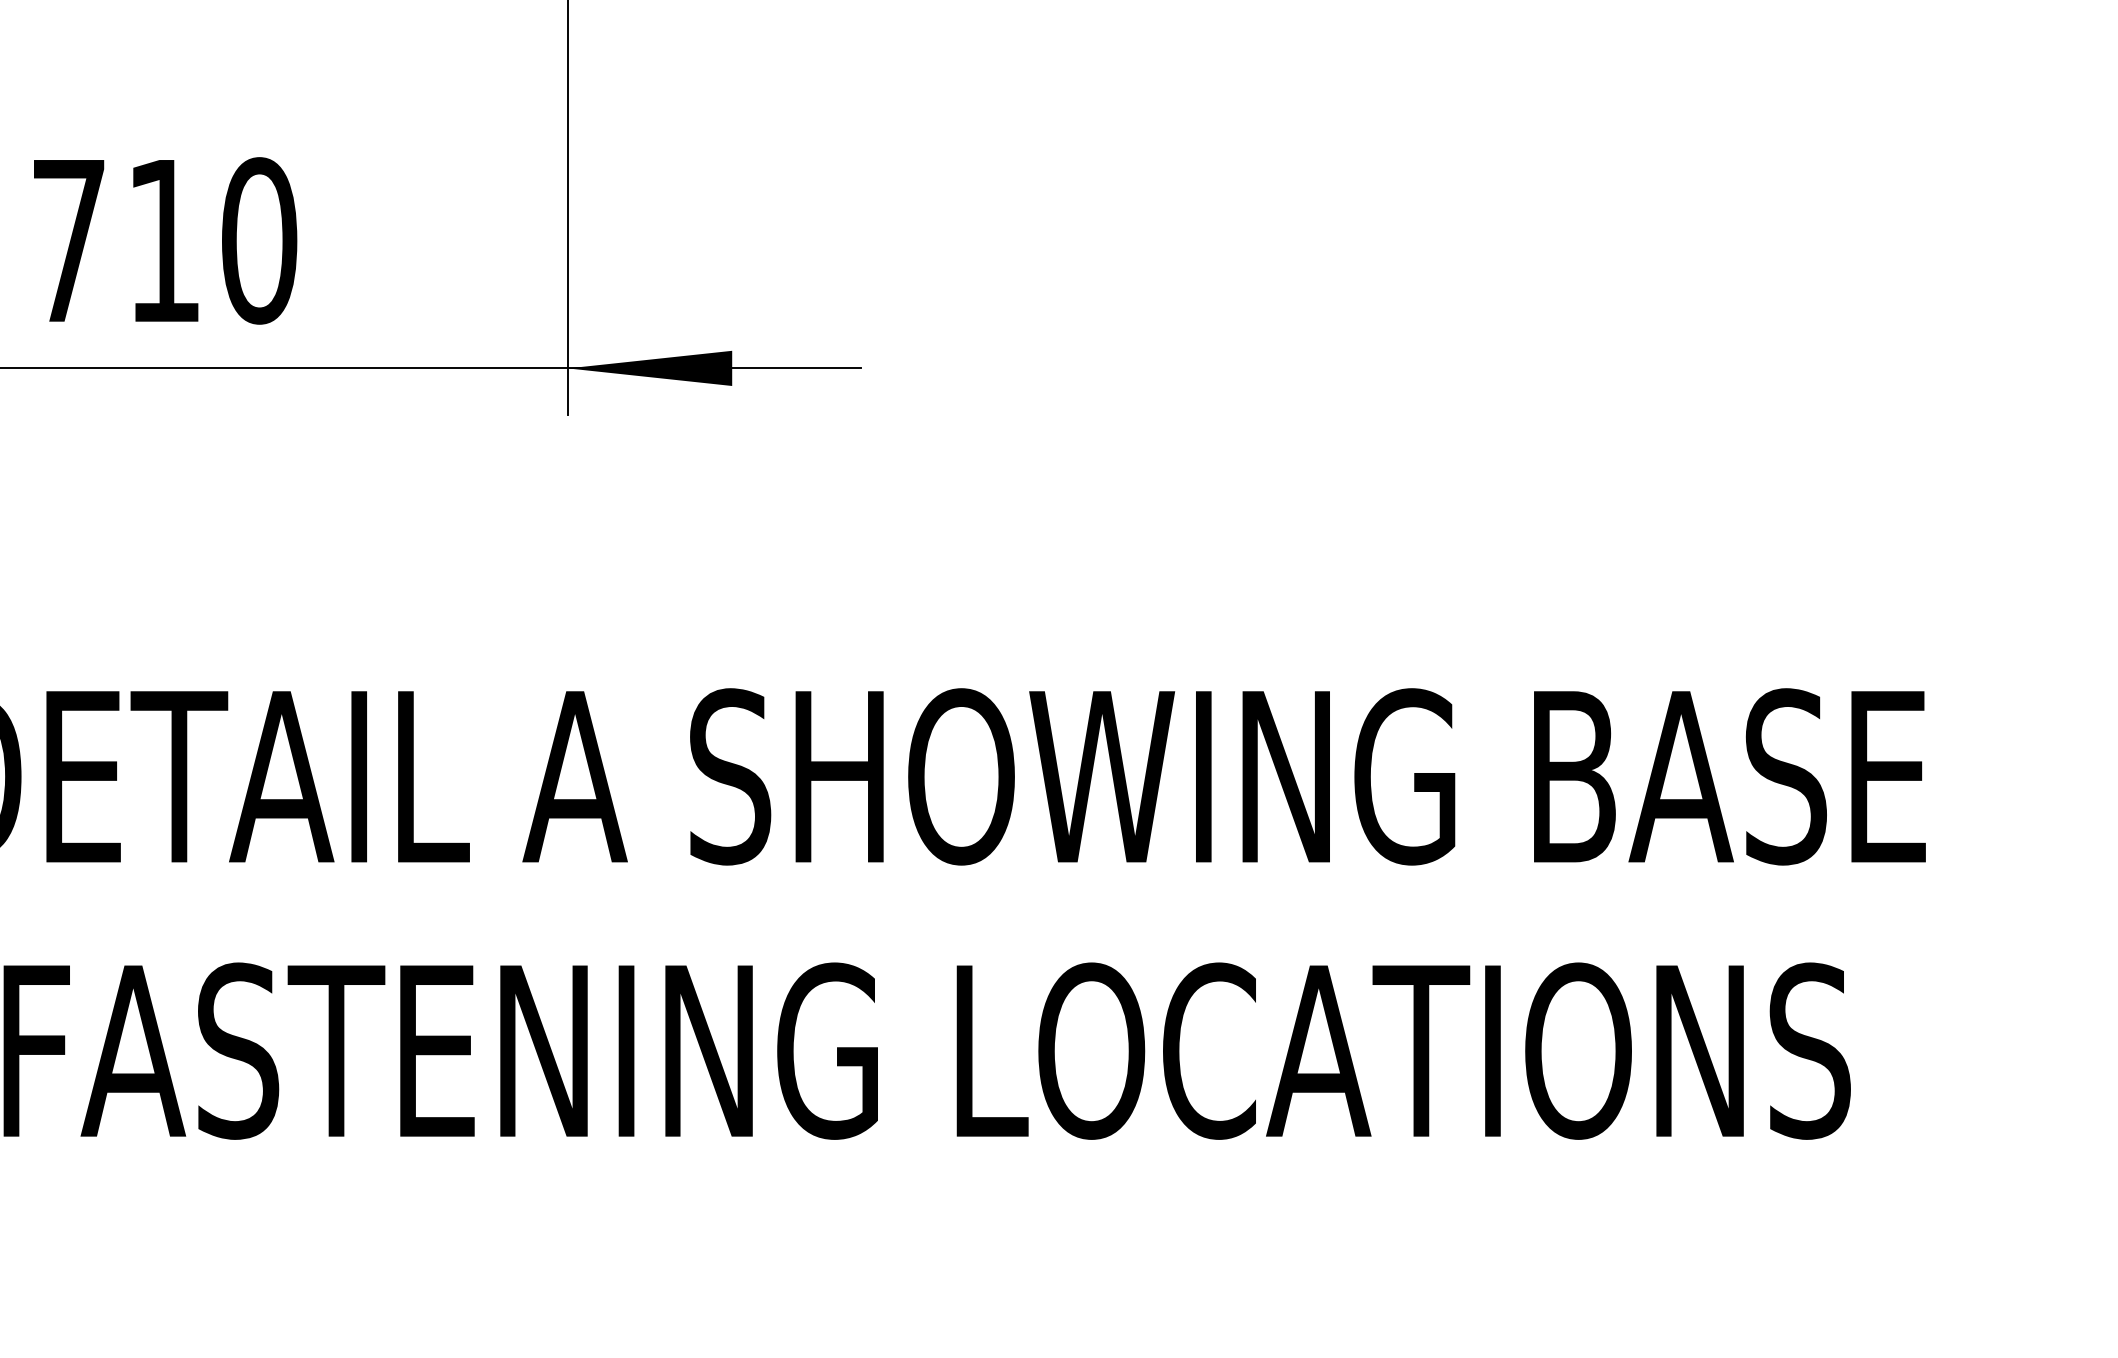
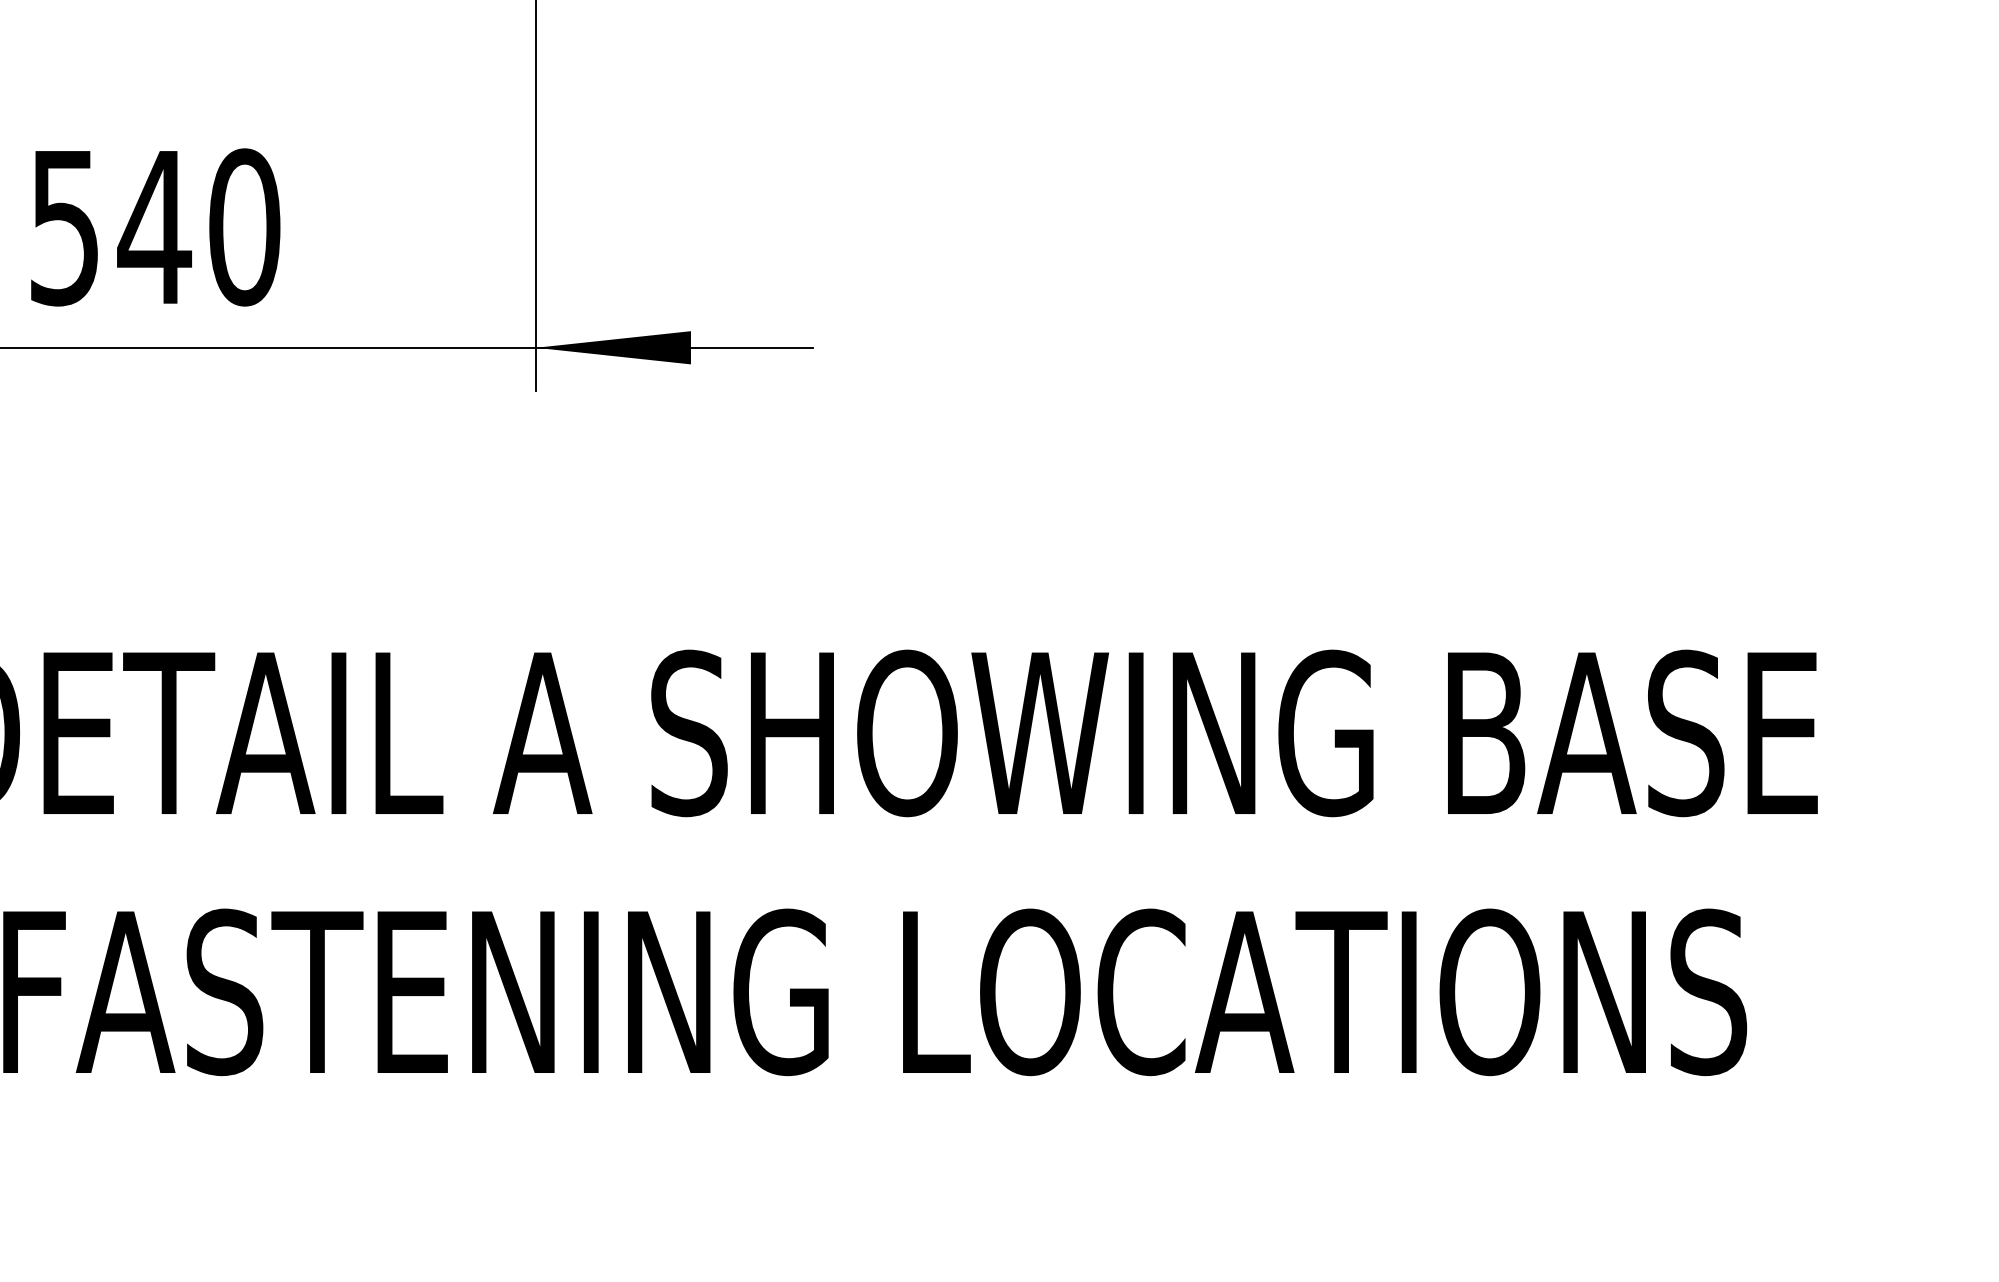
text: (118, 242) -> (111, 228), 710 -> 540

